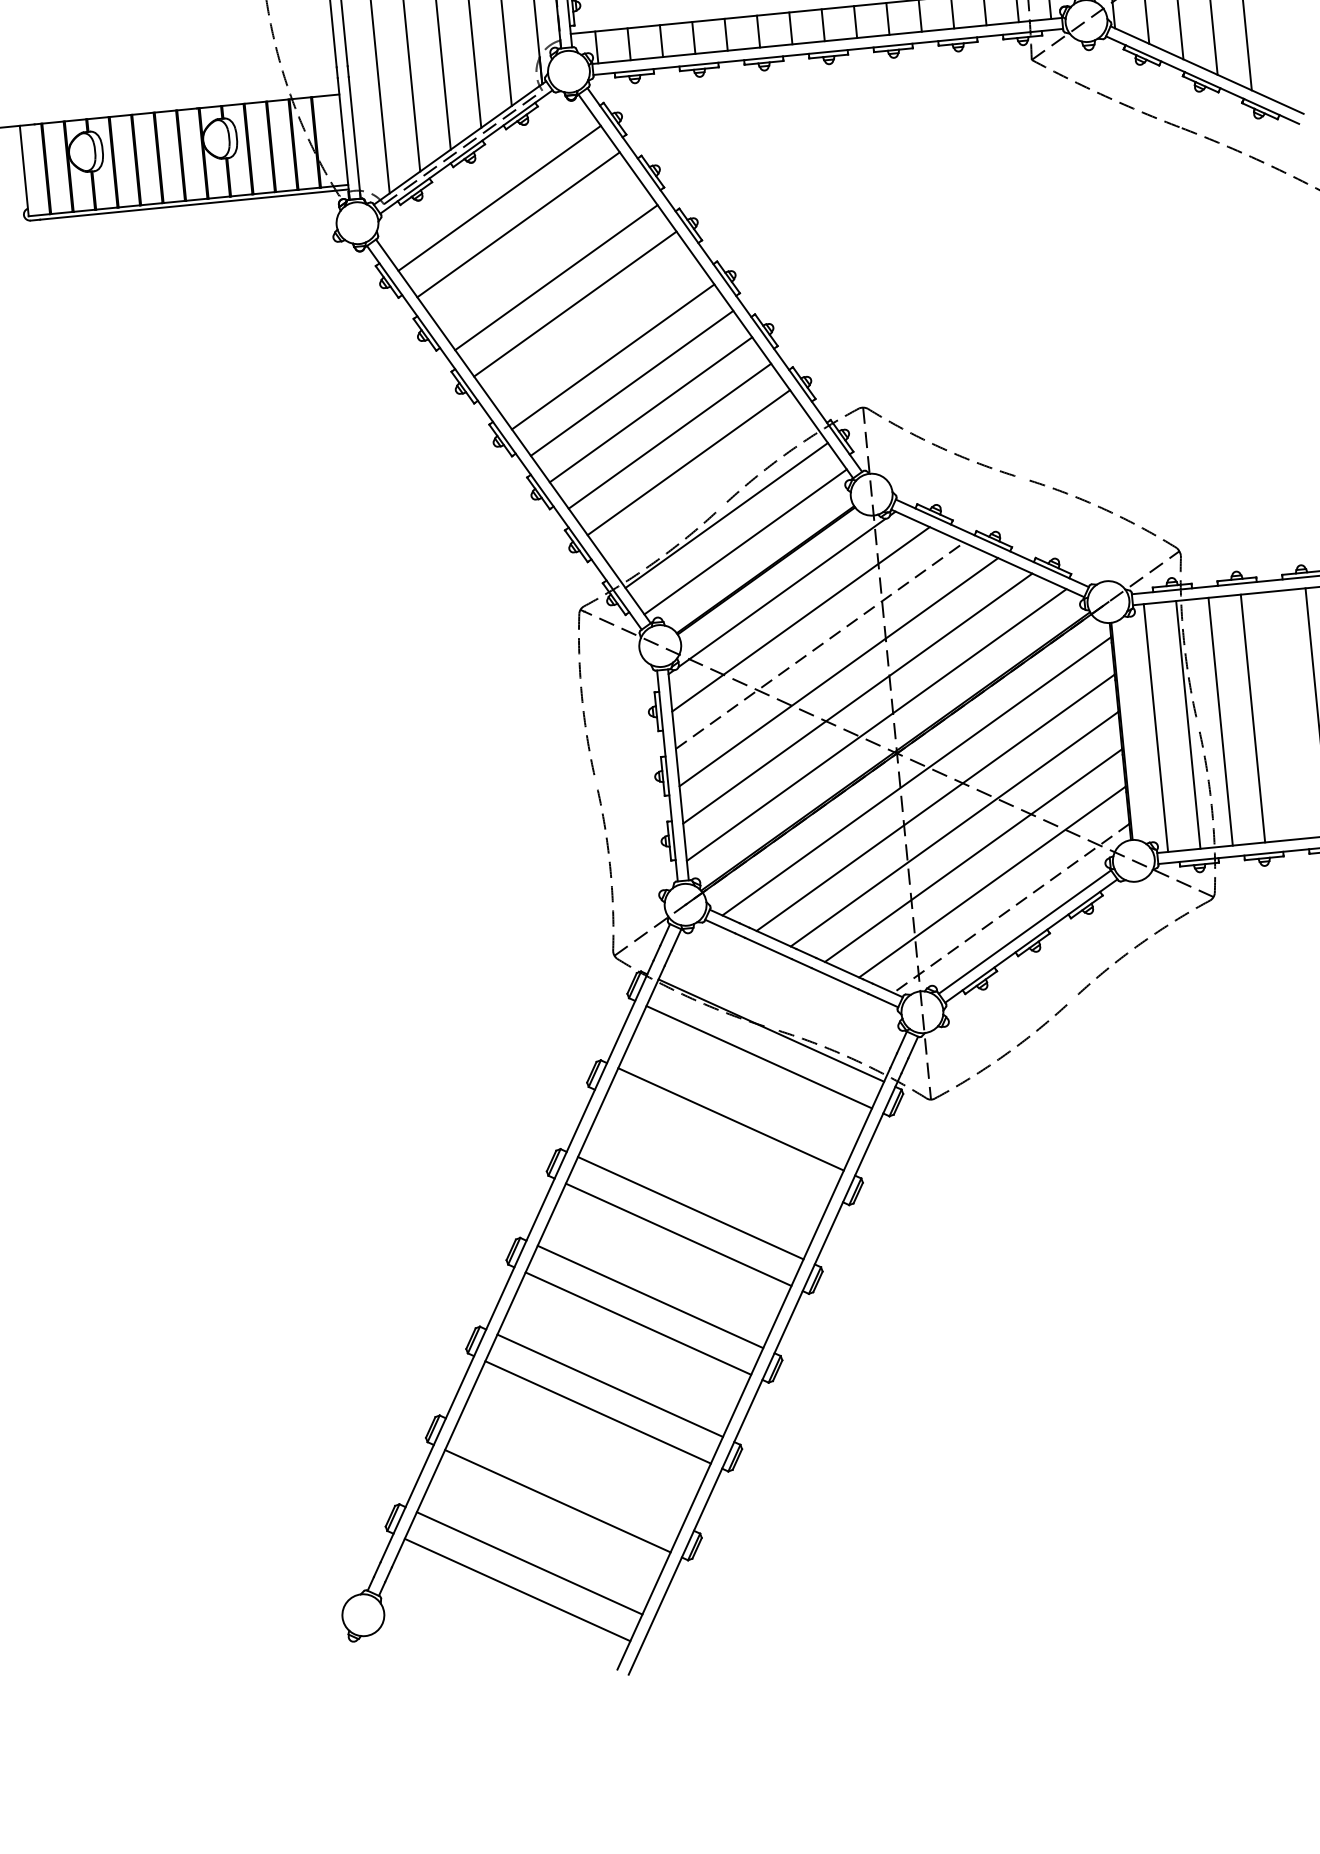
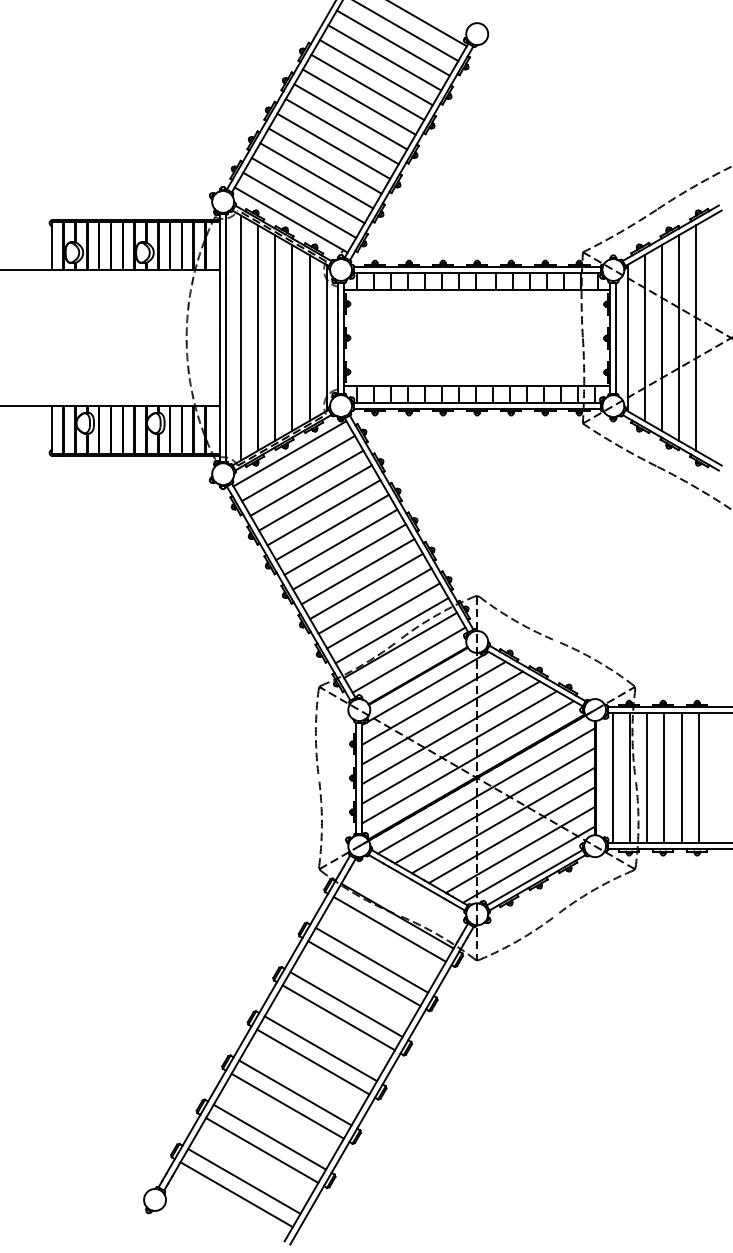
line: (479, 171) -> (289, 453), added
line: (537, 250) -> (315, 497), added
line: (593, 329) -> (340, 541), added
line: (706, 488) -> (391, 630), added
line: (819, 646) -> (442, 718), dashed -> solid
line: (1285, 714) -> (681, 777), added
line: (1010, 908) -> (528, 864), dashed -> solid
line: (719, 1145) -> (364, 973), added
line: (569, 1473) -> (269, 1136), added

